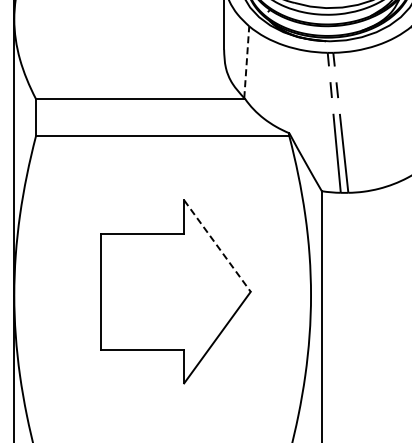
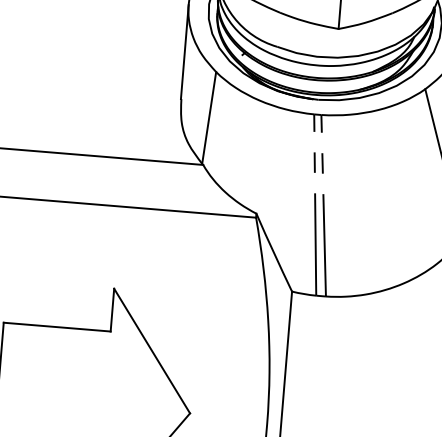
line: (246, 61) -> (208, 116), dashed -> solid
line: (217, 246) -> (152, 351), dashed -> solid

